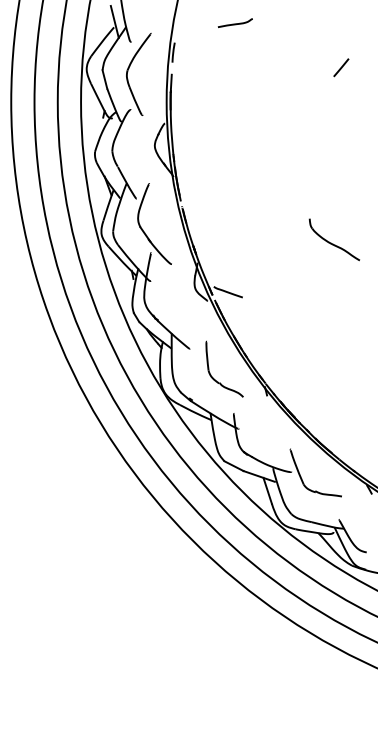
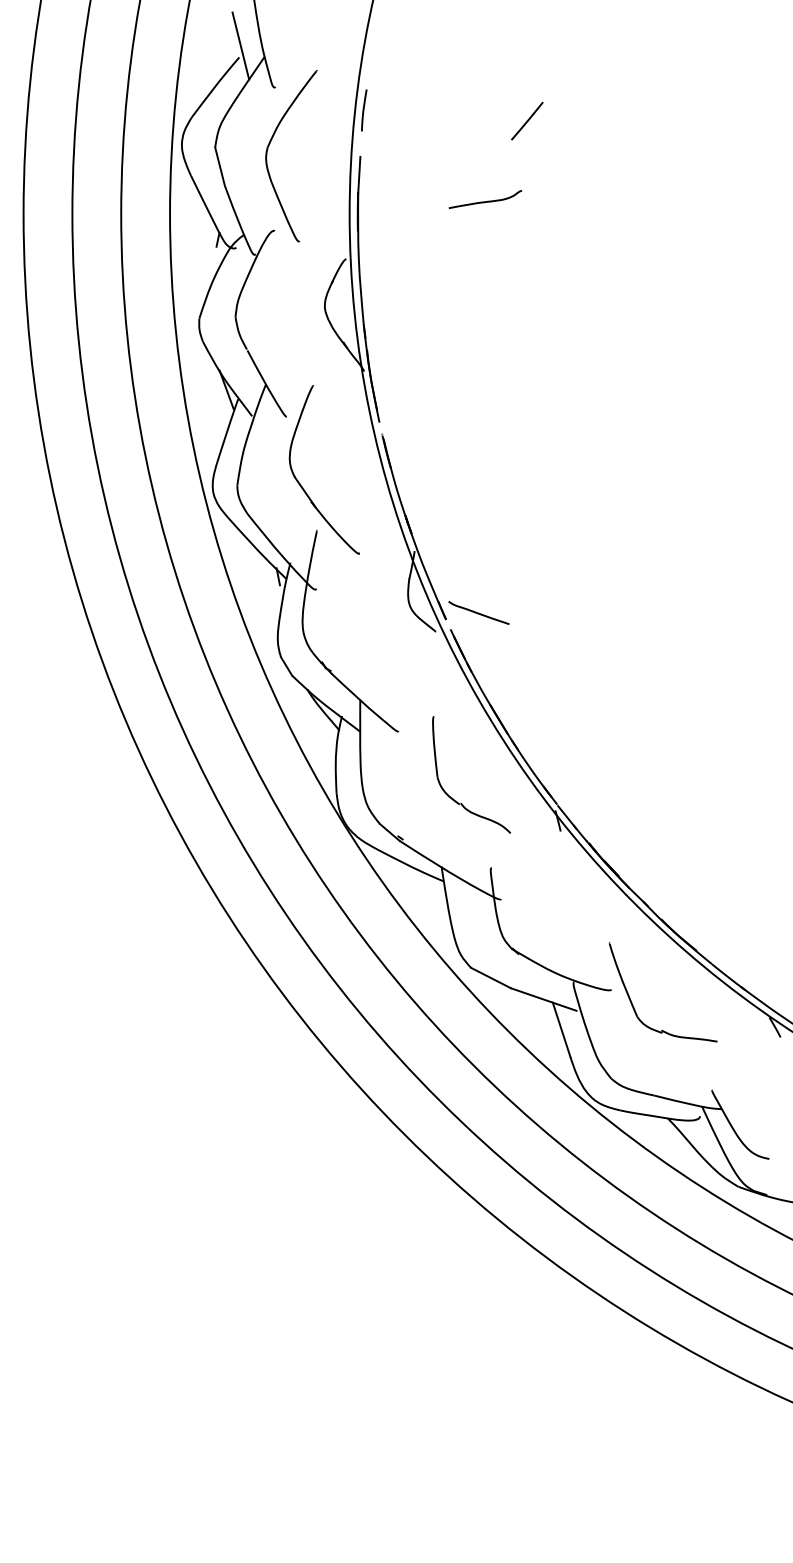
curve: (234, 23) -> (483, 200), moved
line: (341, 67) -> (527, 120), moved
part: (334, 239) -> (701, 502), removed

